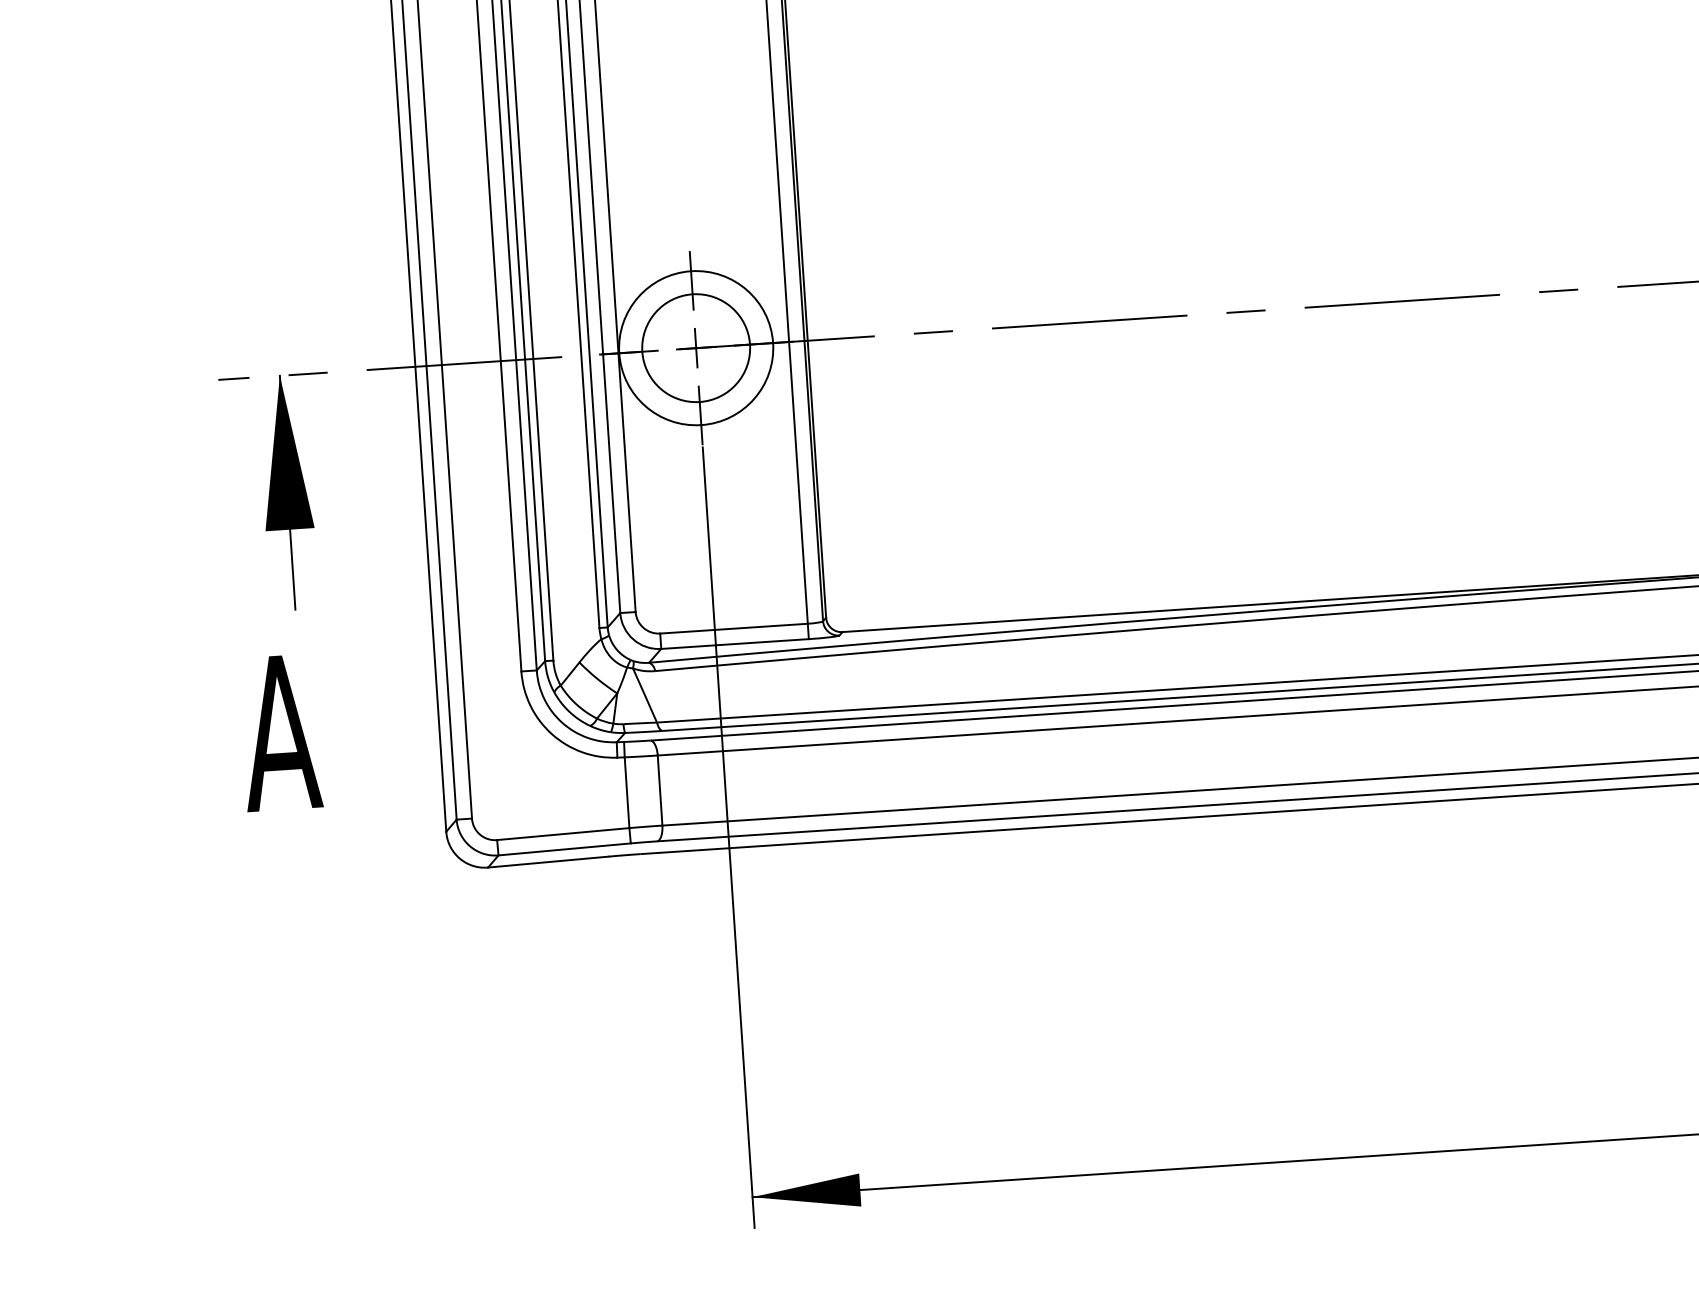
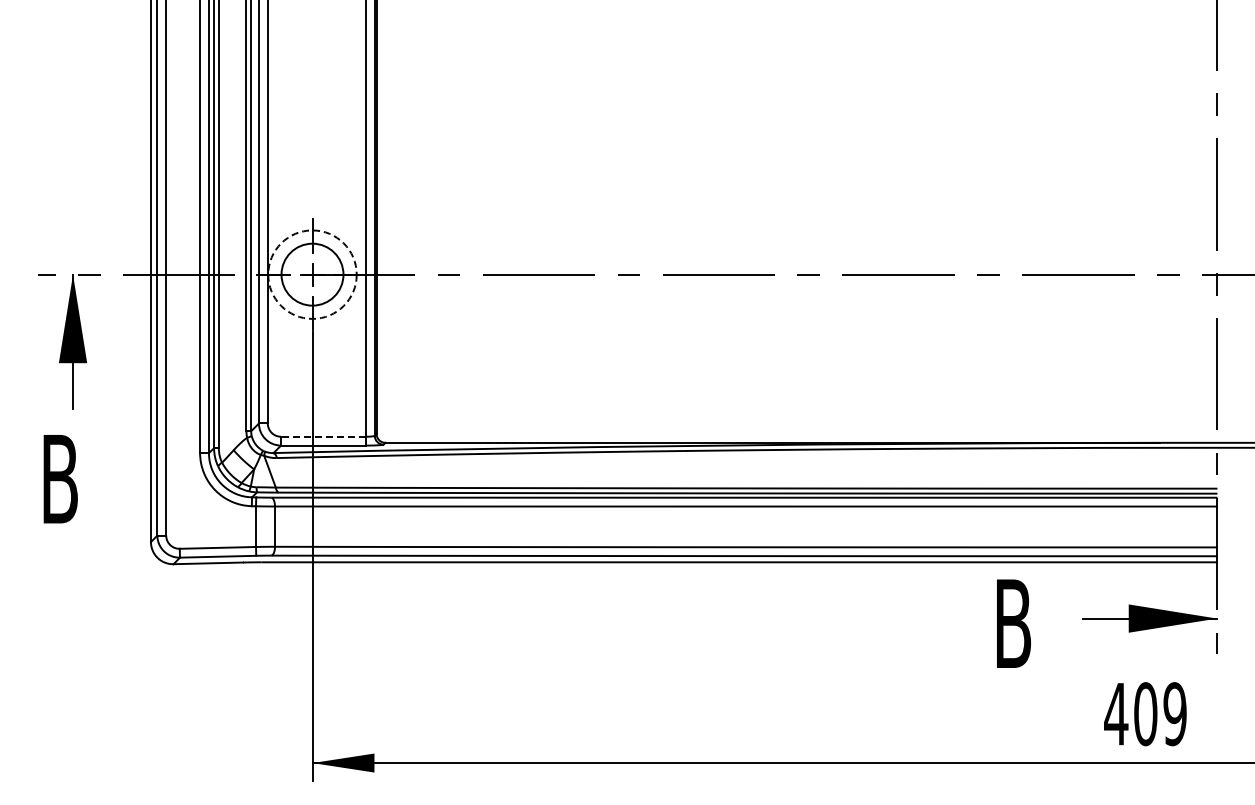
circle: (696, 347) -> (312, 274), solid -> dashed
line: (733, 628) -> (323, 436), solid -> dashed
text: (279, 733) -> (59, 479), A -> B

